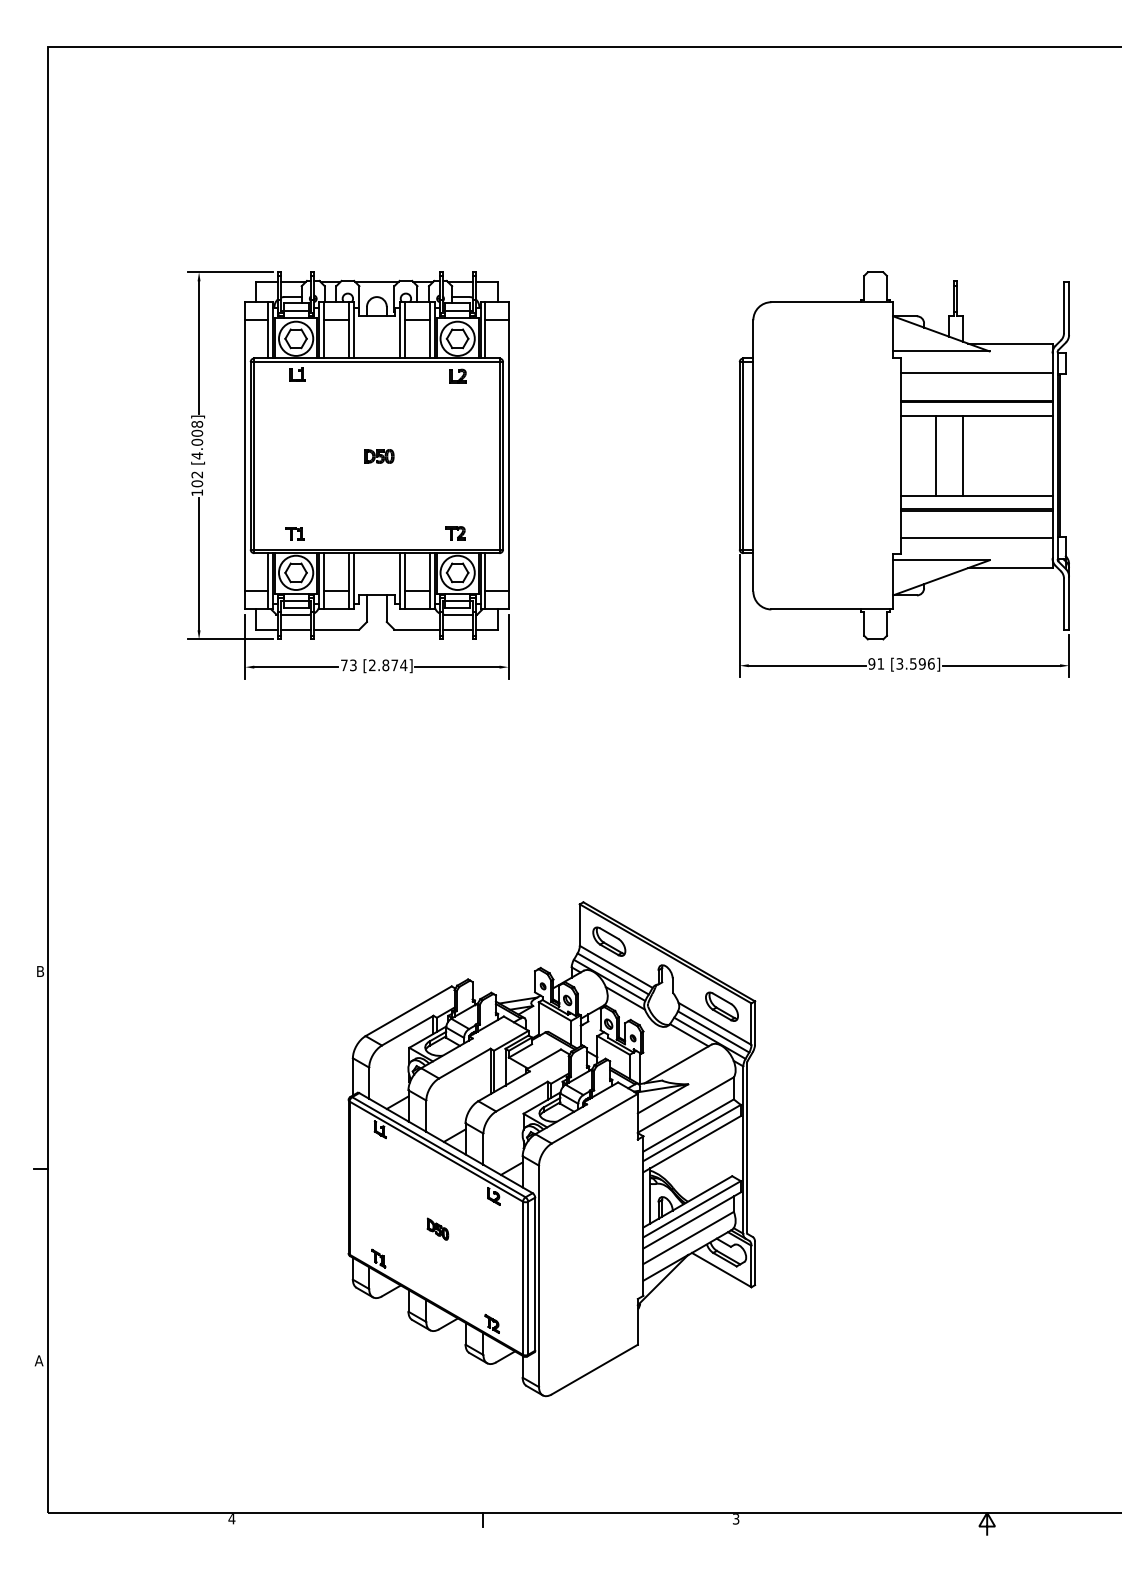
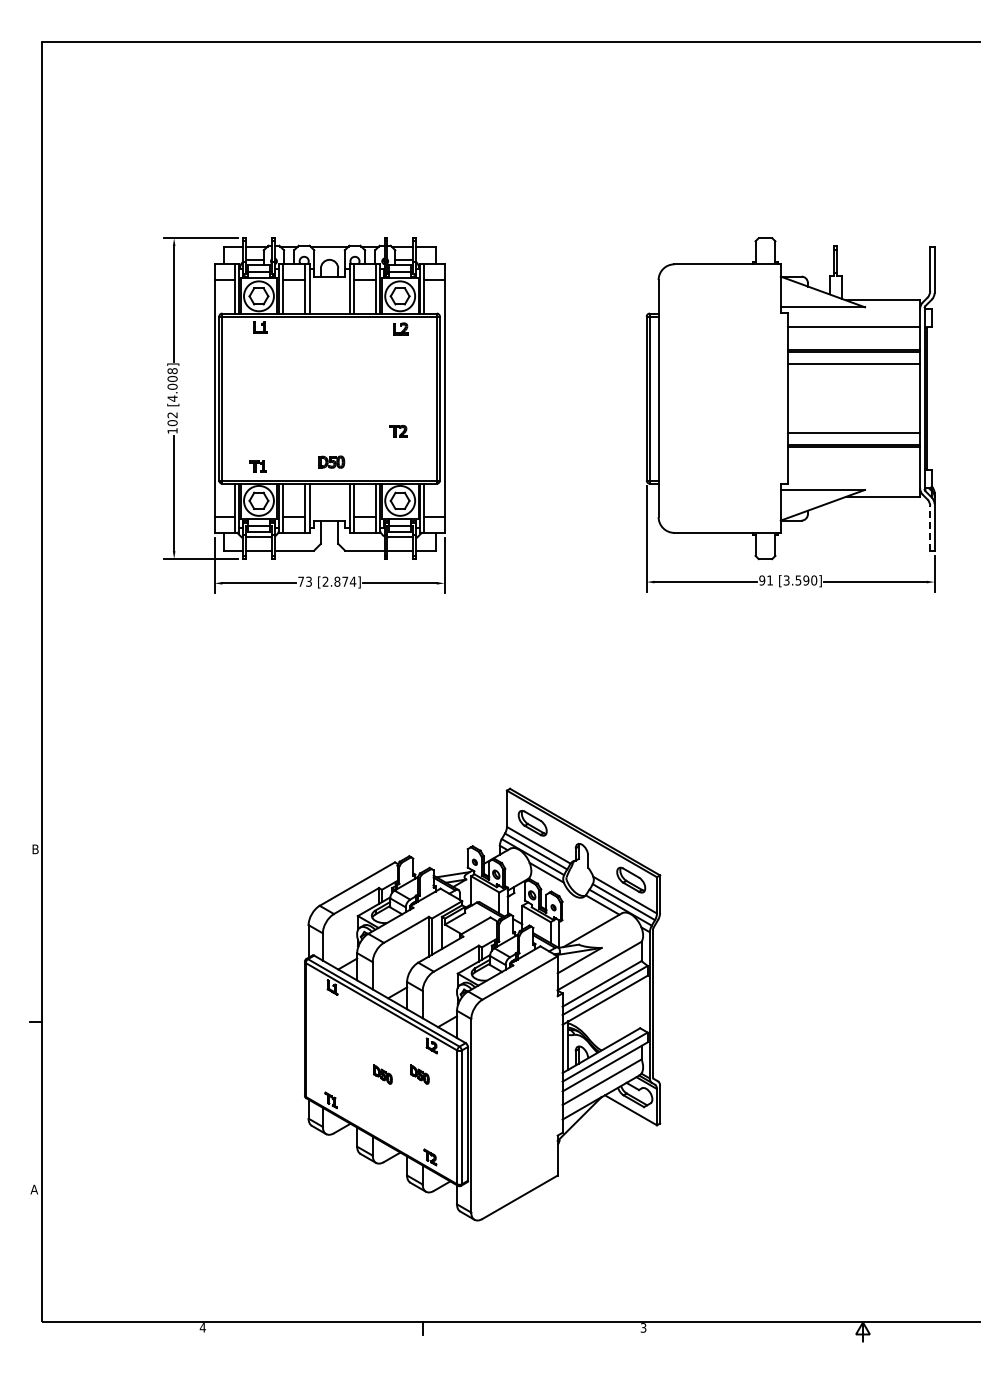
part: (379, 455) -> (331, 461), moved
line: (936, 455) -> (818, 398), removed
line: (962, 455) -> (841, 398), removed
part: (455, 533) -> (398, 431), moved
line: (976, 538) -> (853, 470), removed
line: (1064, 603) -> (930, 527), solid -> dashed
text: (931, 663) -> (814, 580), [3.596] -> [3.590]
part: (479, 1229) -> (419, 1074), added

